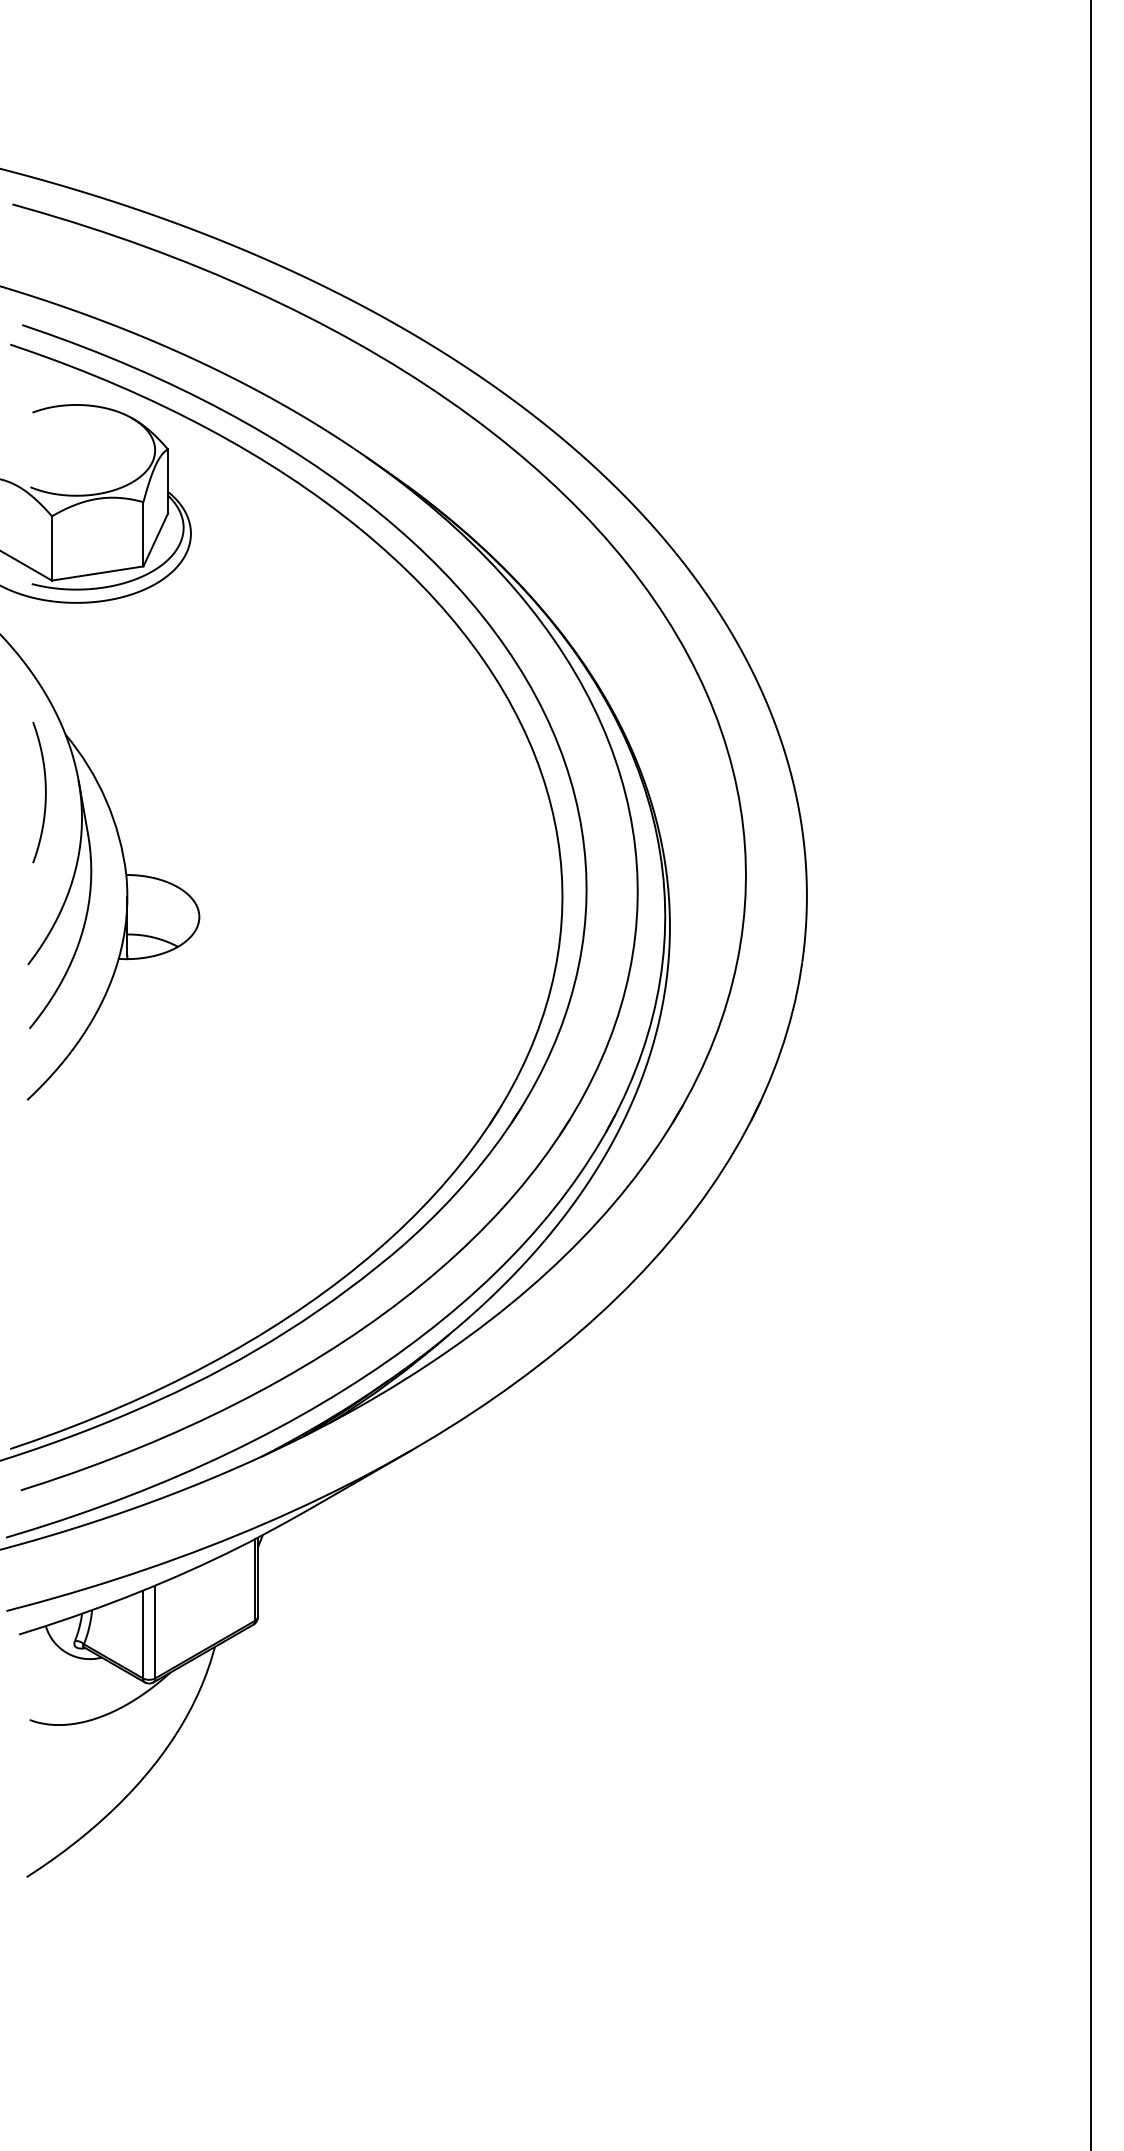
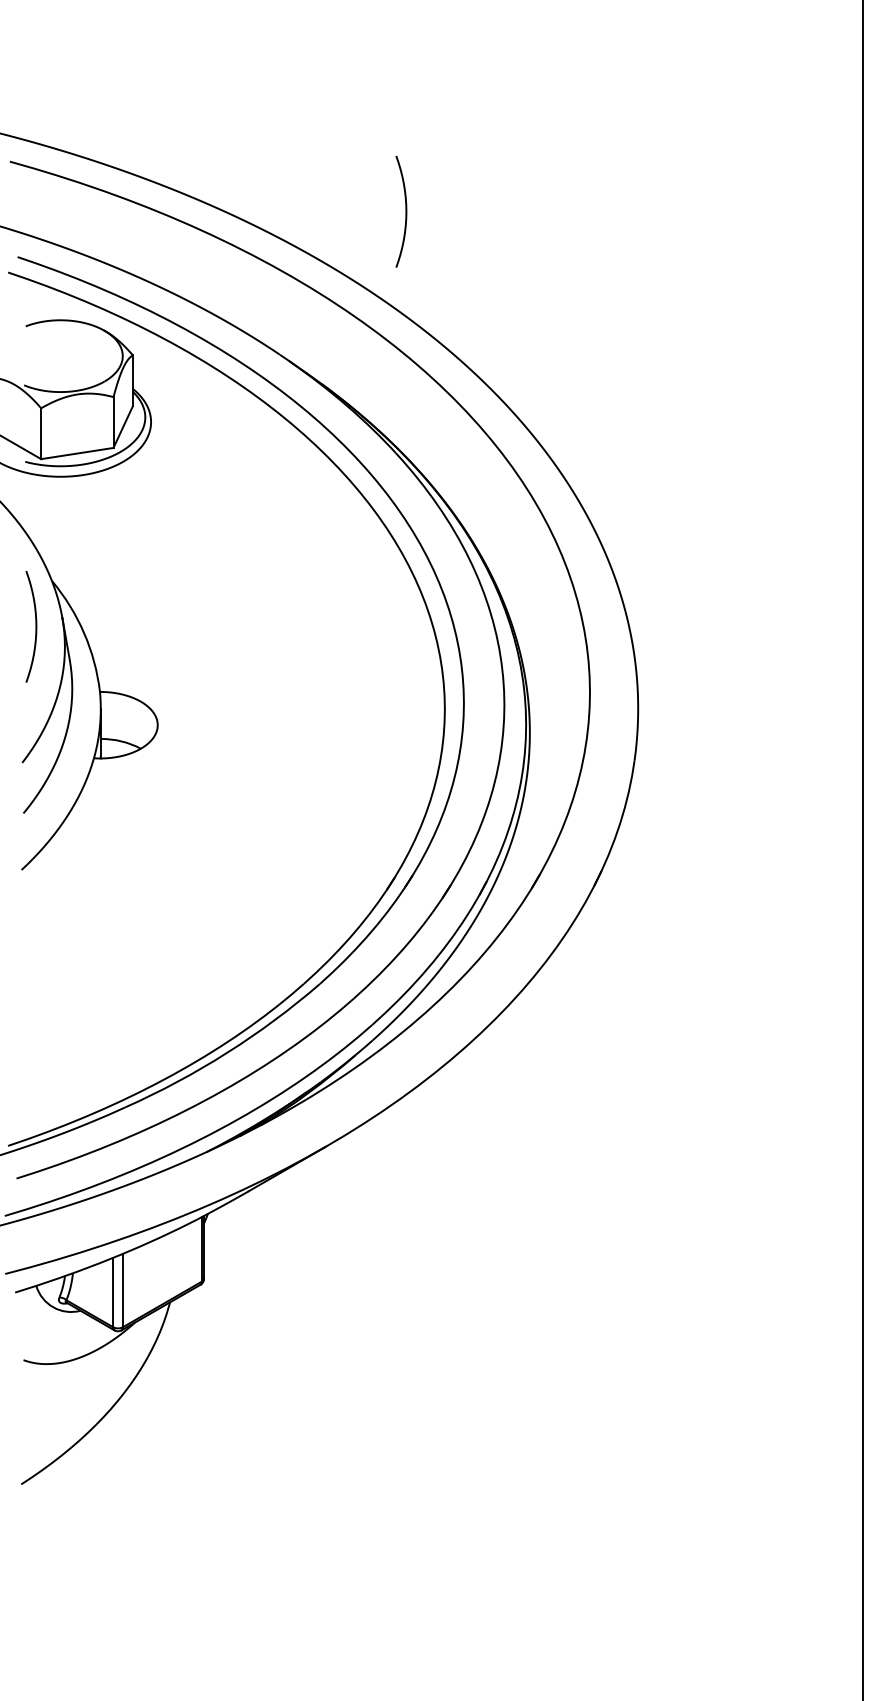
curve: (512, 267) -> (405, 211), added

